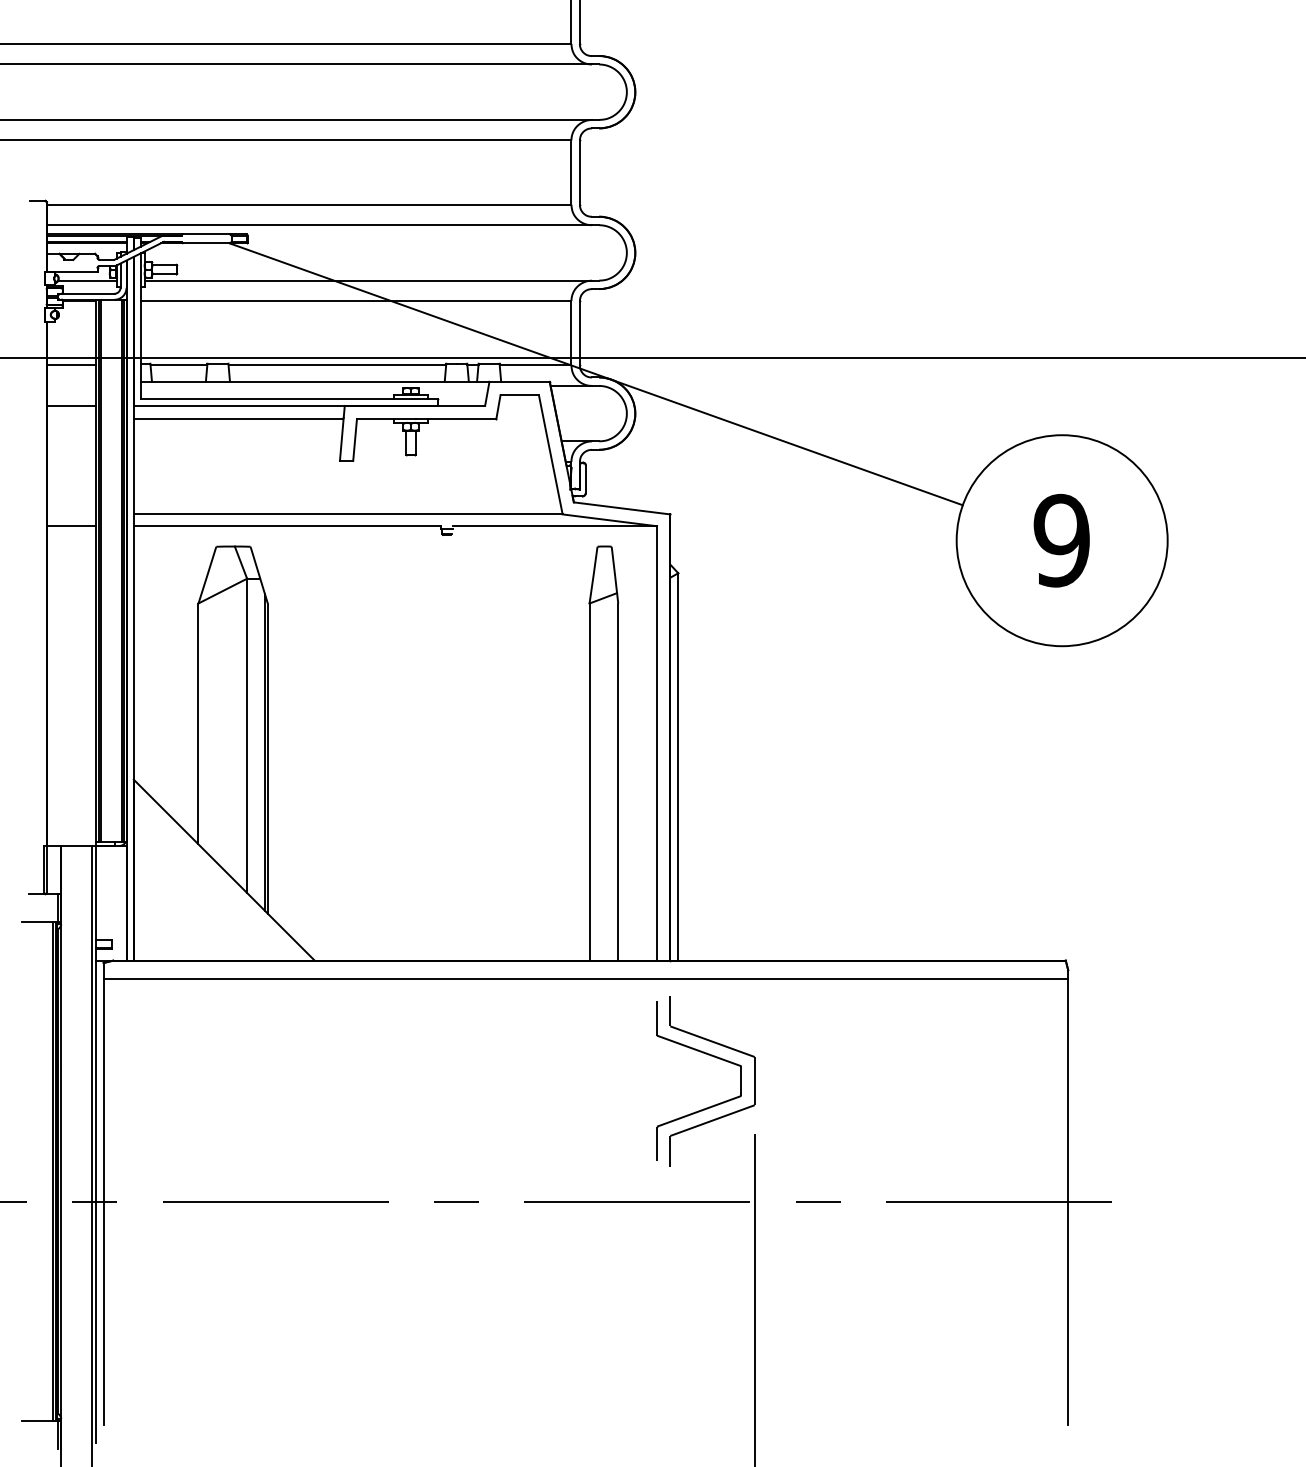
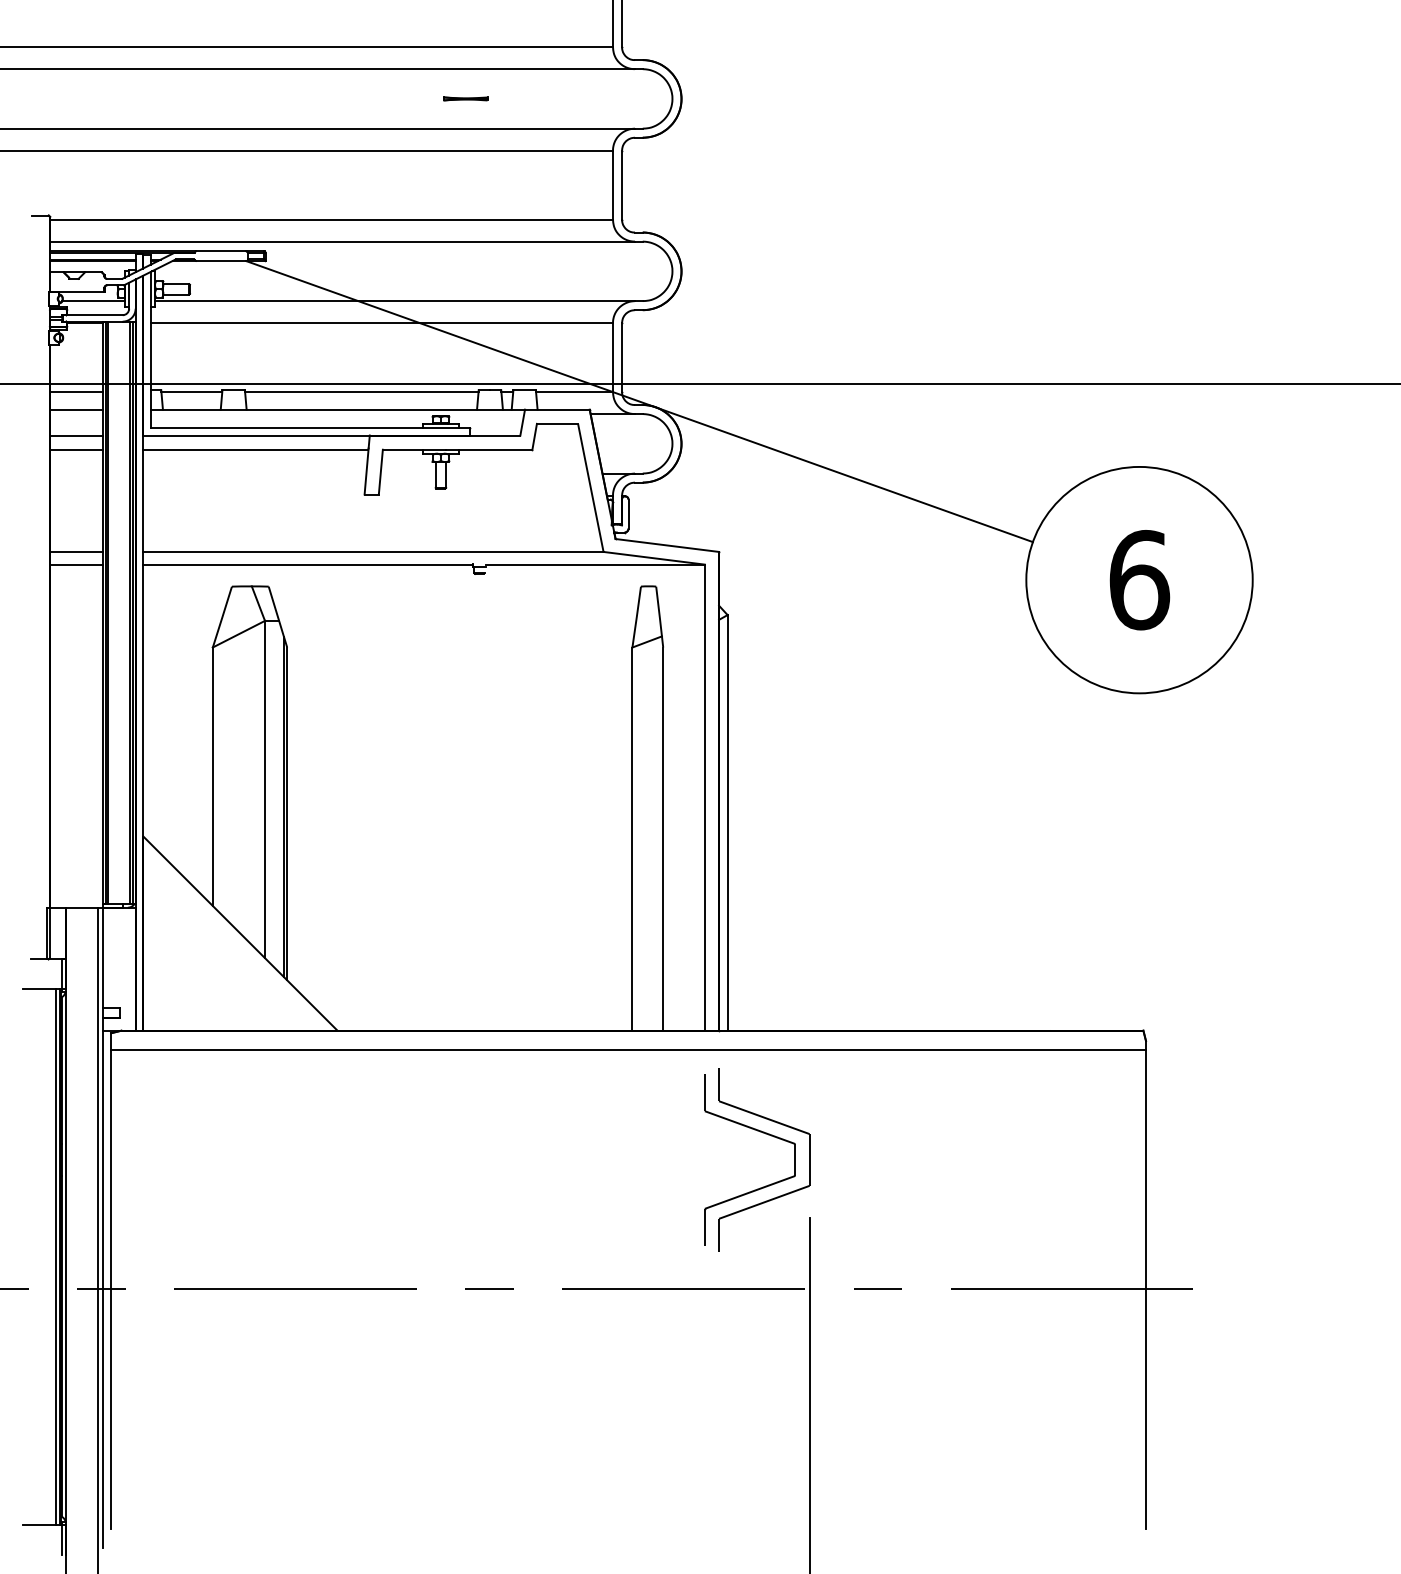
part: (433, 91) -> (465, 98), added
line: (71, 381) -> (76, 409), added
line: (71, 418) -> (76, 449), added
line: (71, 514) -> (76, 551), added
text: (1062, 541) -> (1139, 580), 9 -> 6

